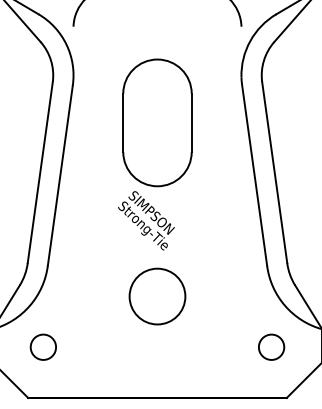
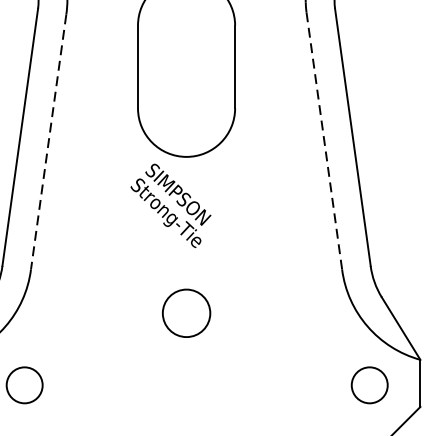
line: (60, 175) -> (48, 141), solid -> dashed
line: (254, 175) -> (324, 141), solid -> dashed
circle: (157, 296) -> (186, 313), size x0.6
circle: (271, 346) -> (369, 384), moved

